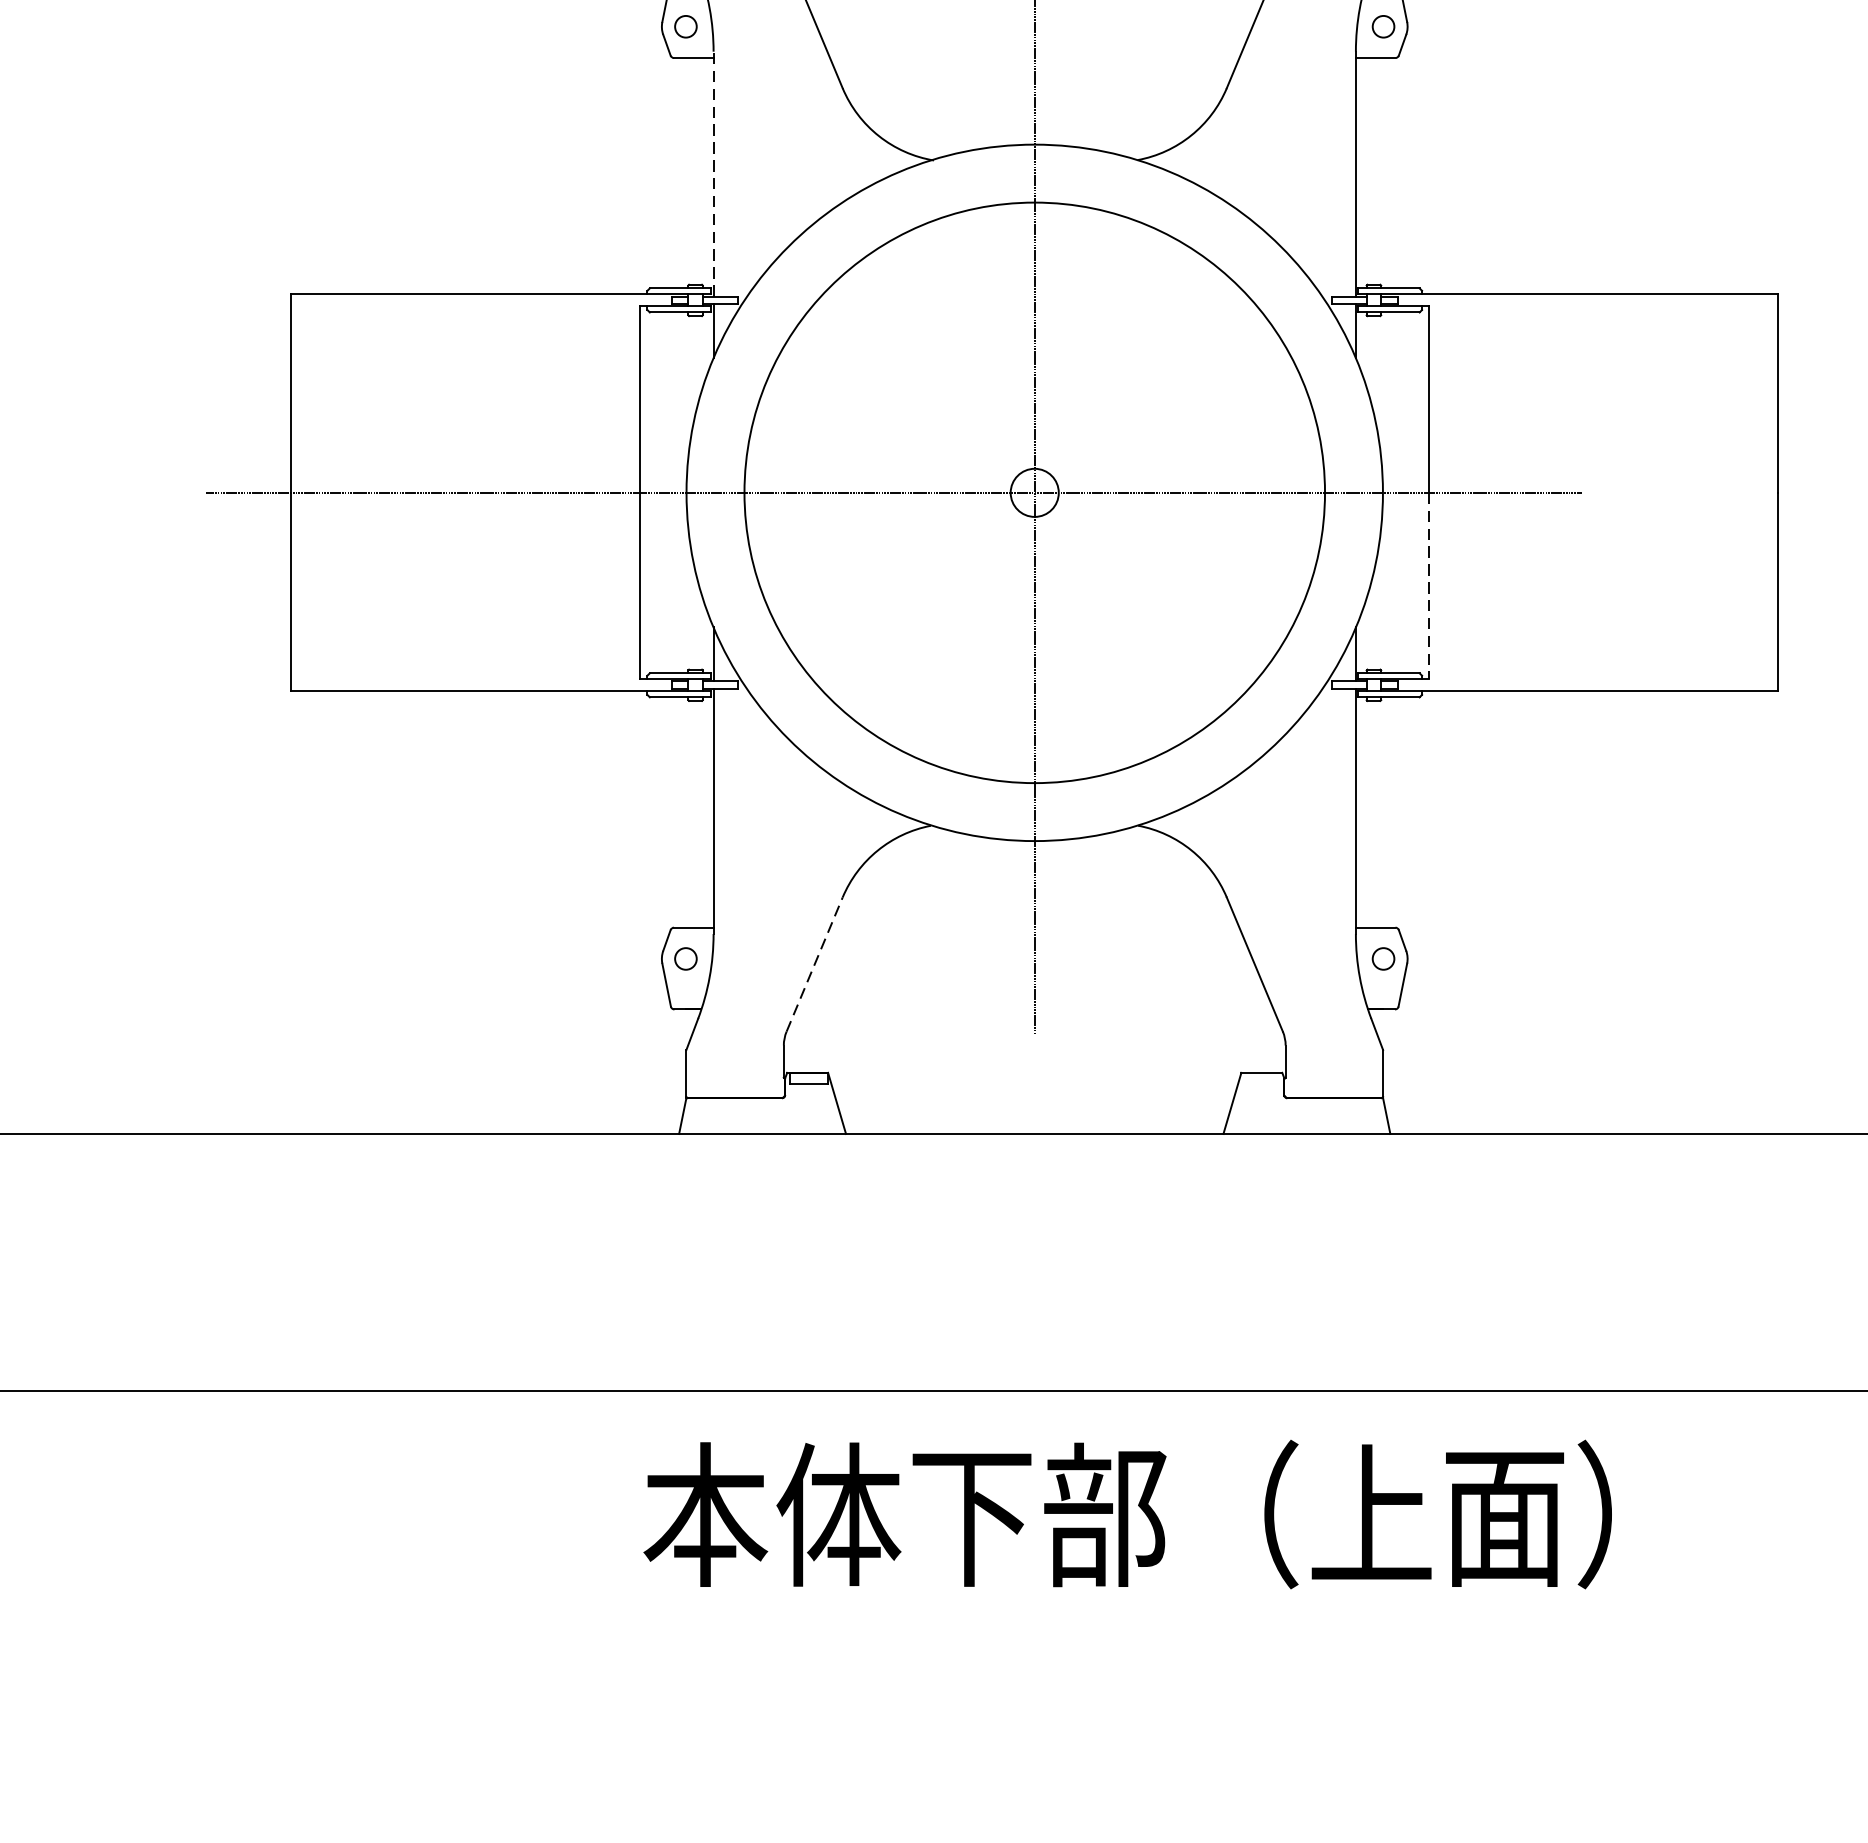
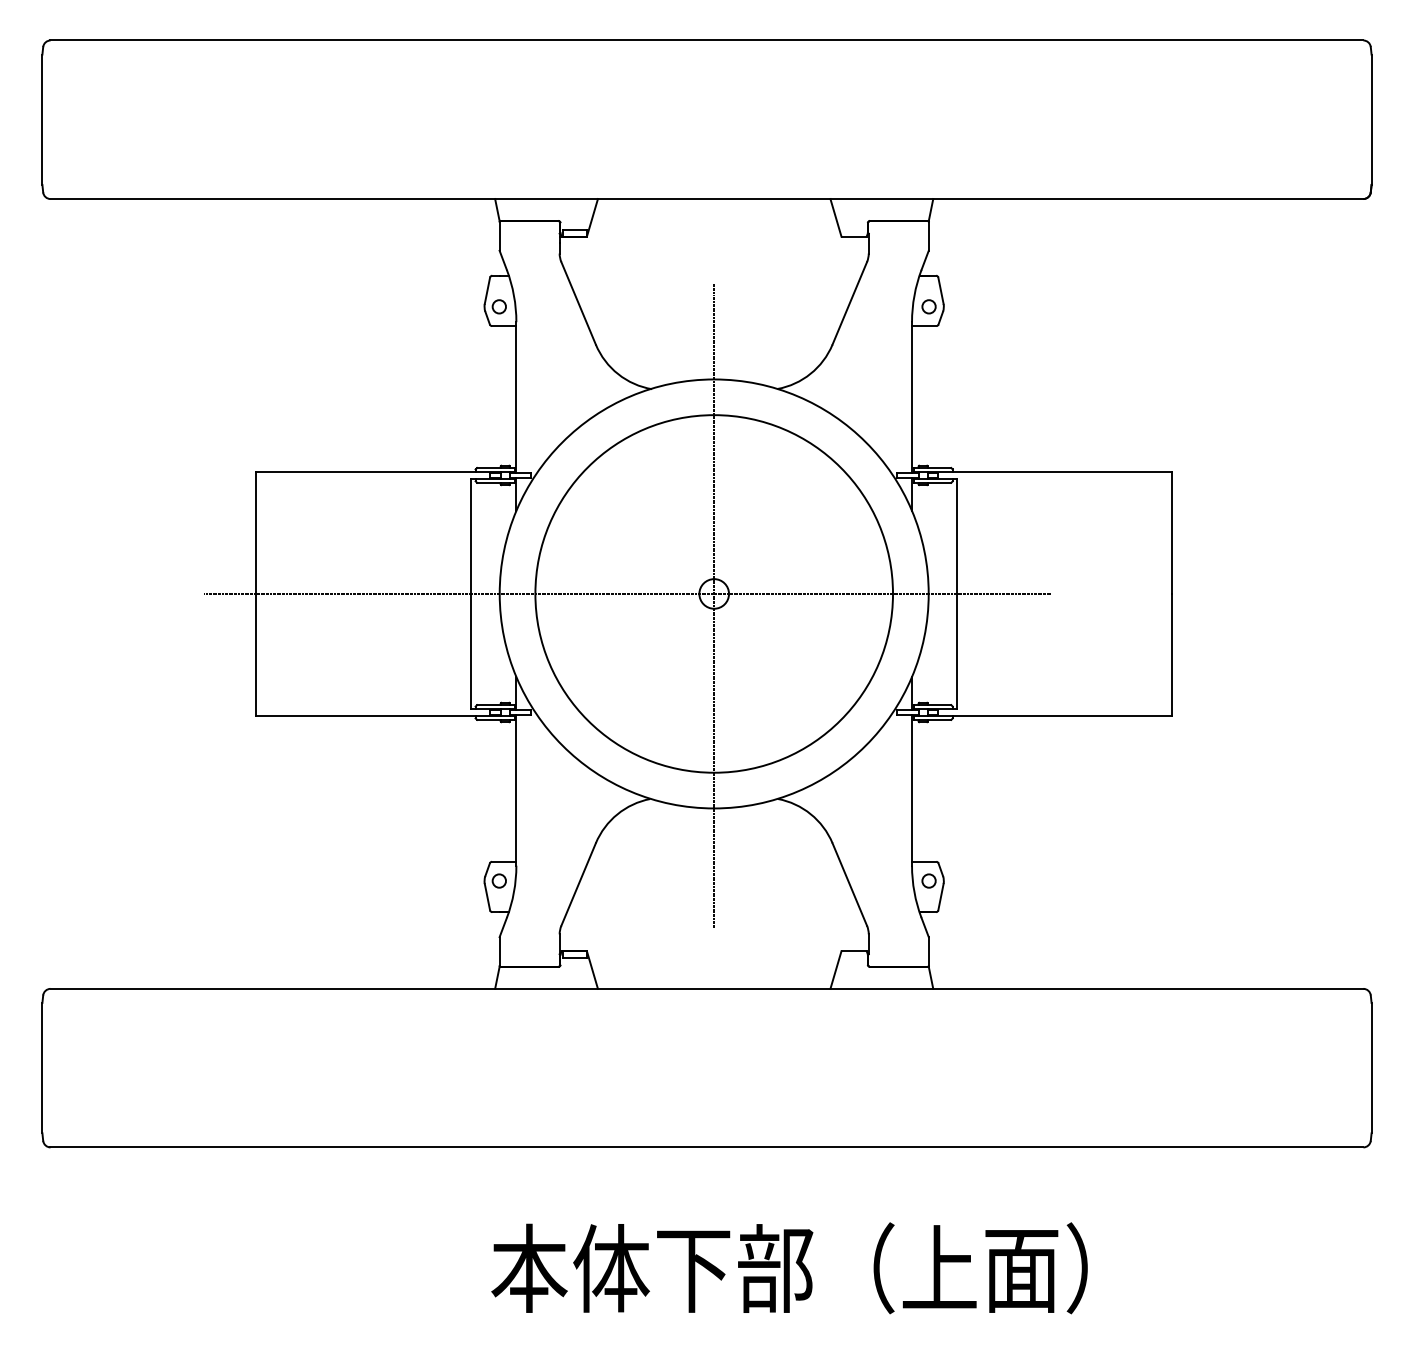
line: (713, 173) -> (516, 397), dashed -> solid
line: (1429, 586) -> (957, 651), dashed -> solid
line: (814, 964) -> (578, 884), dashed -> solid
text: (1127, 1514) -> (789, 1268), moved

